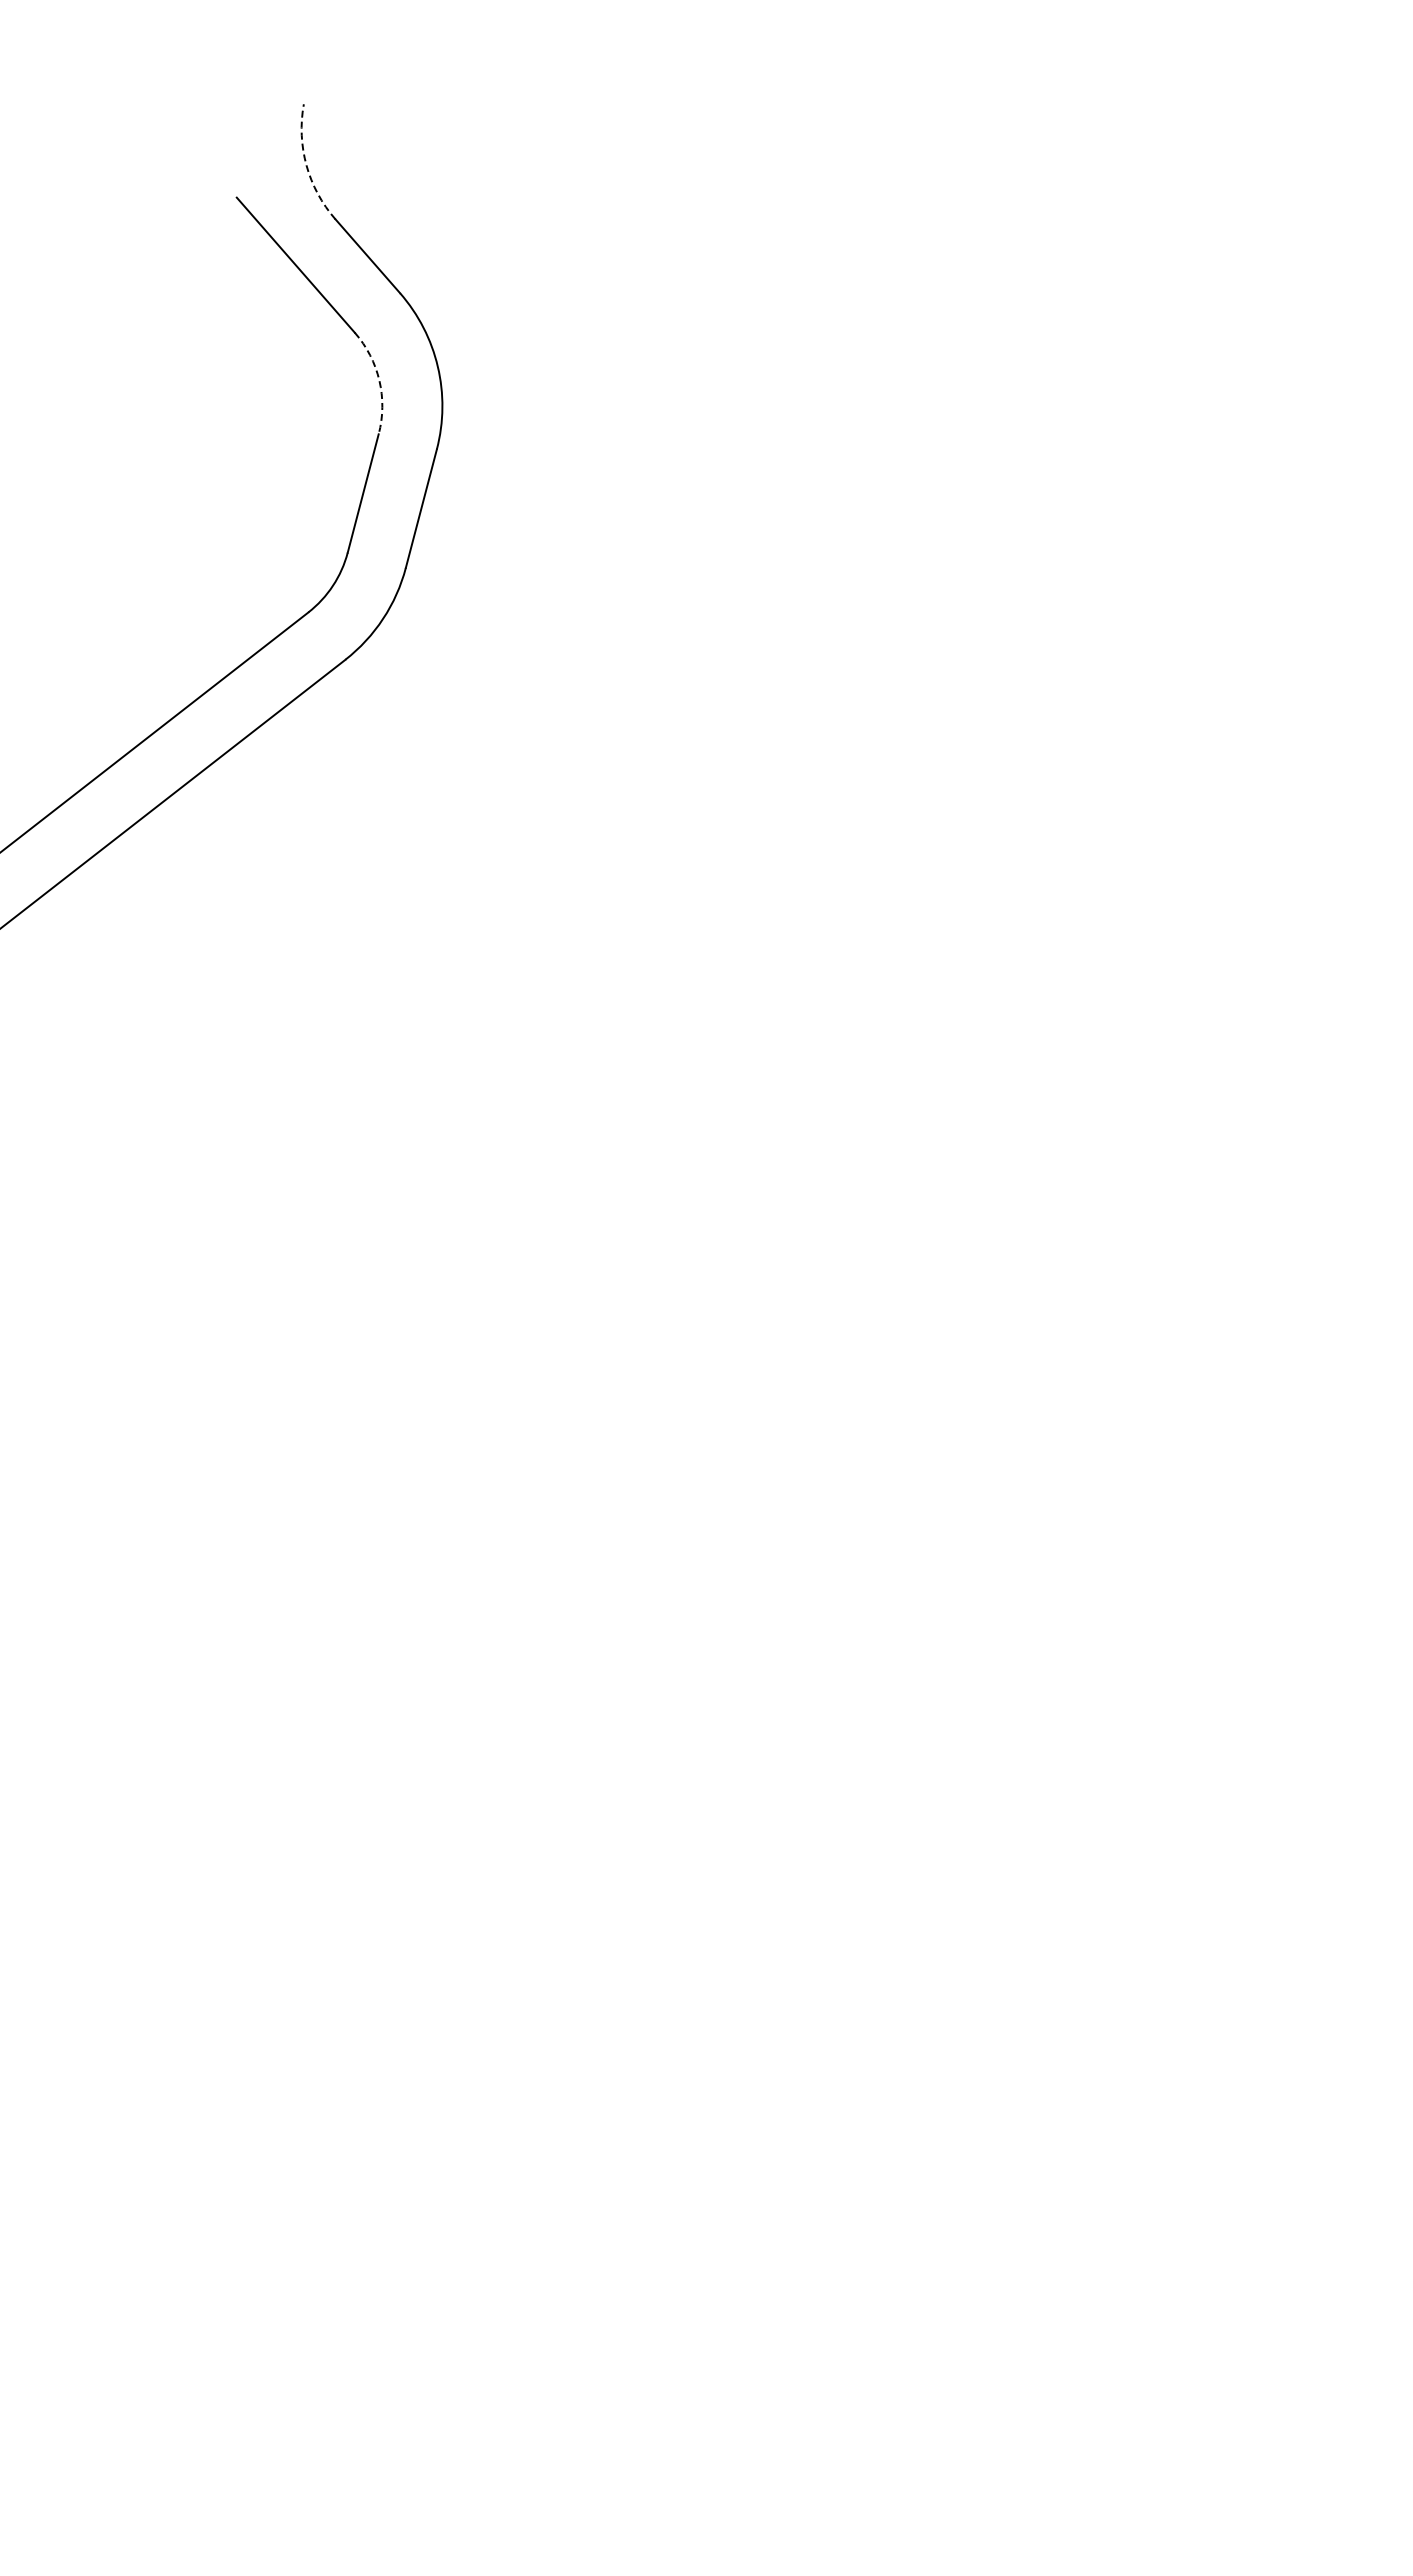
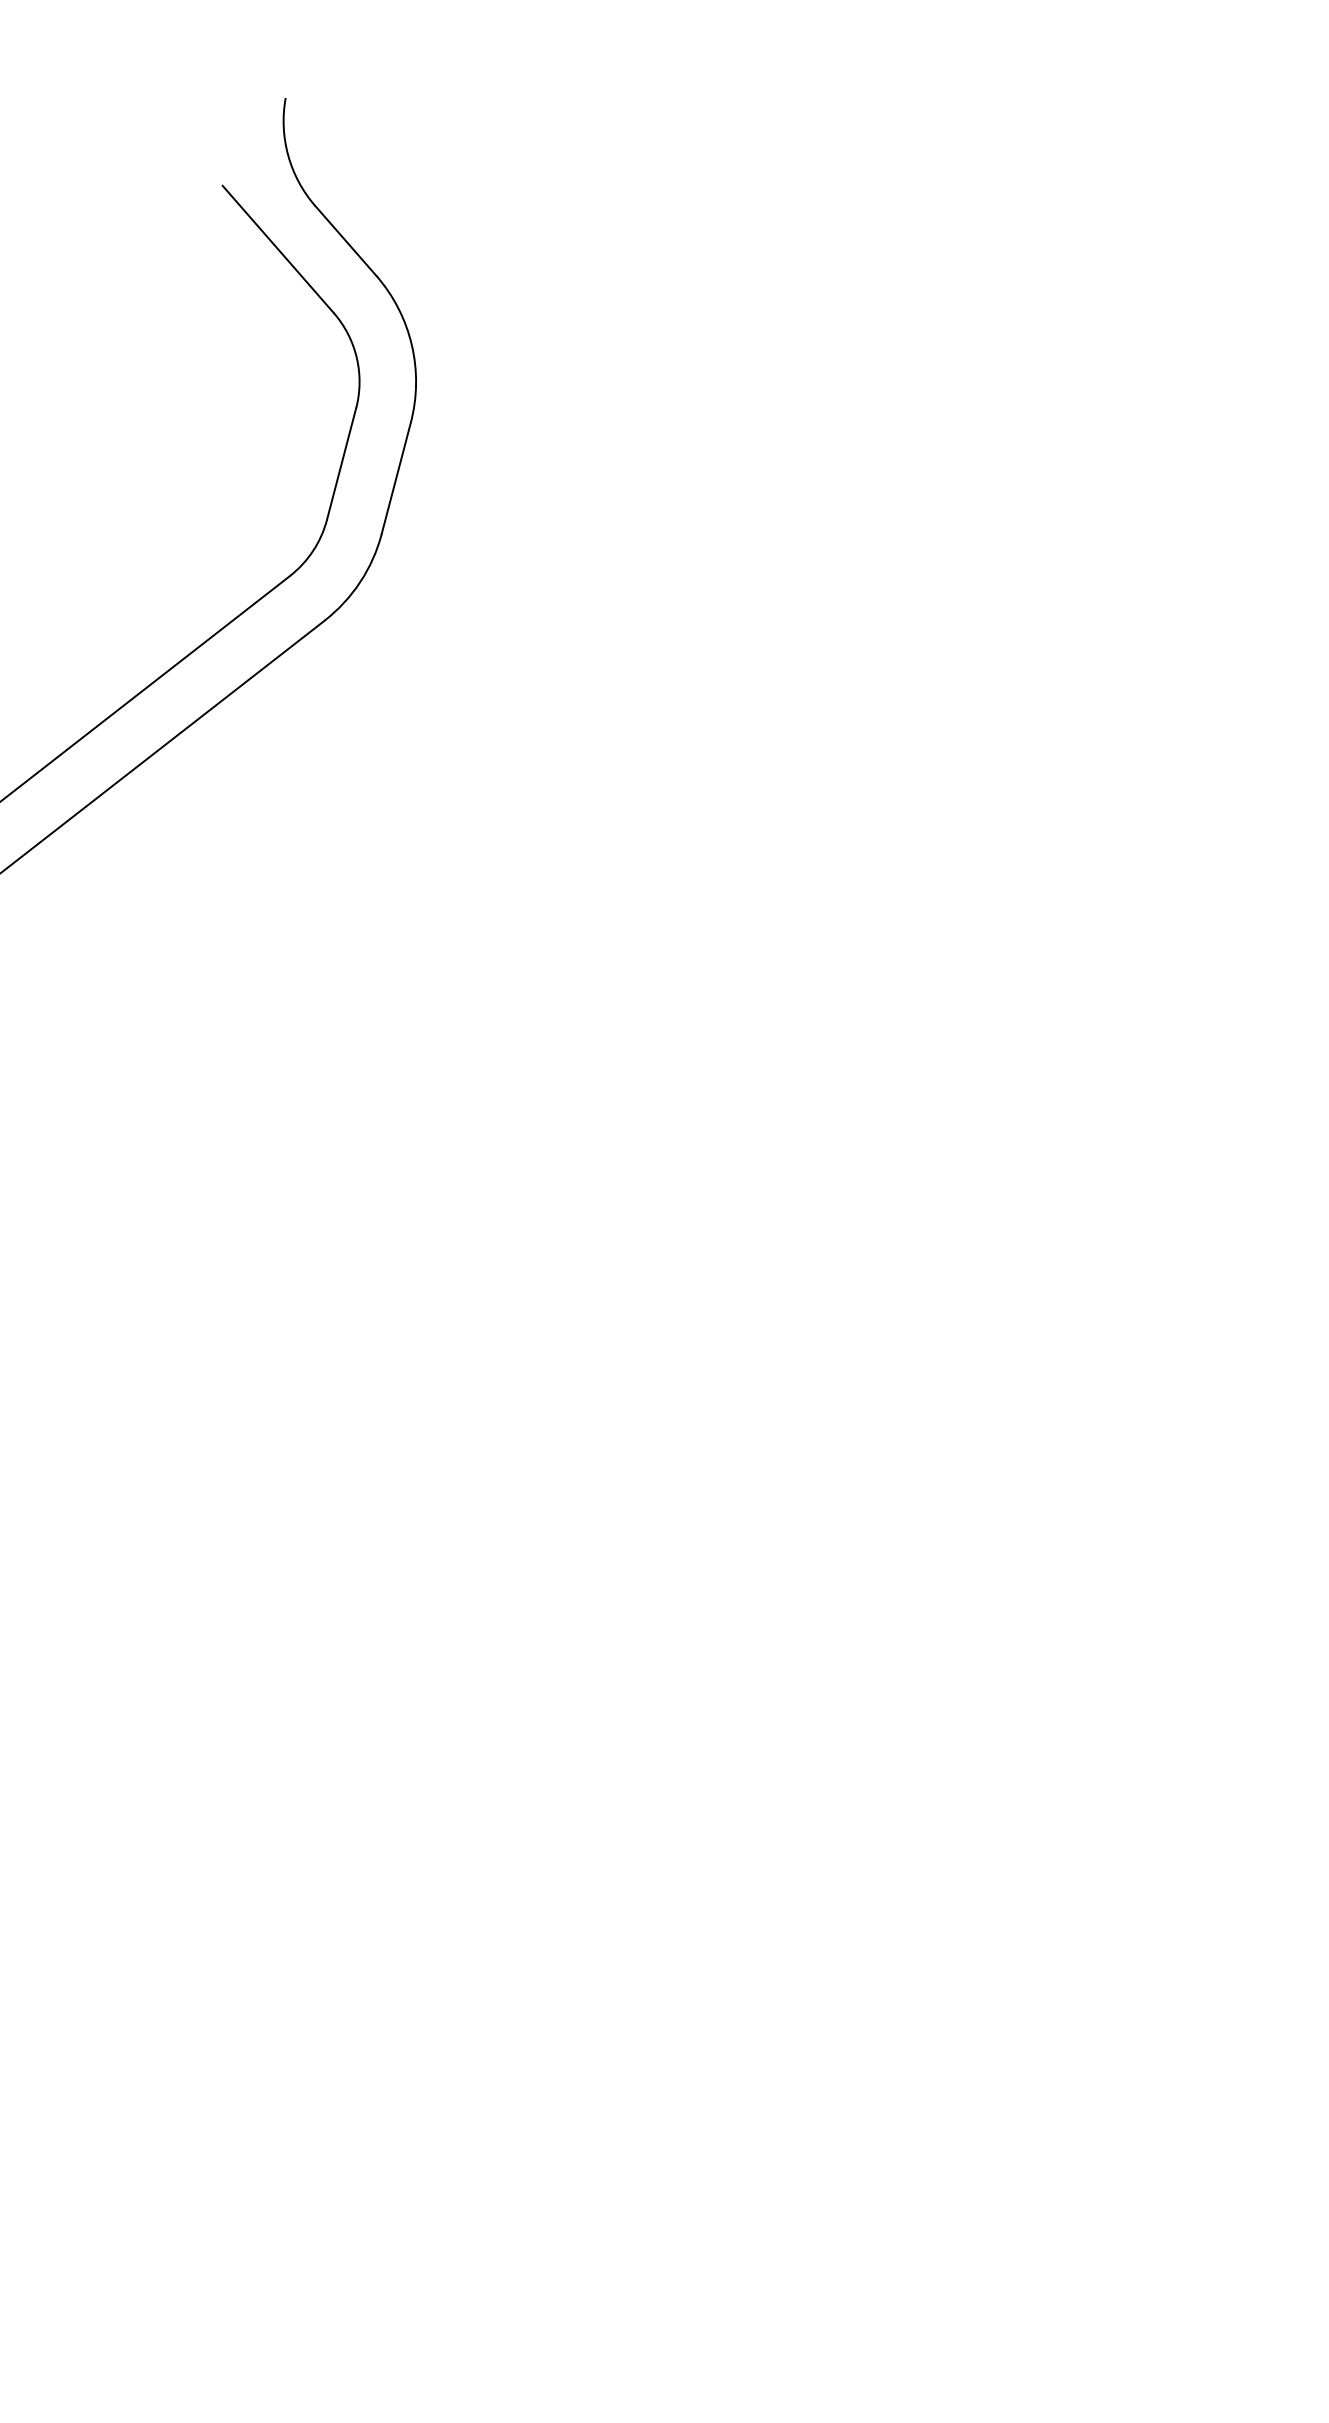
arc: (306, 165) -> (288, 155), dashed -> solid
arc: (379, 380) -> (356, 357), dashed -> solid

